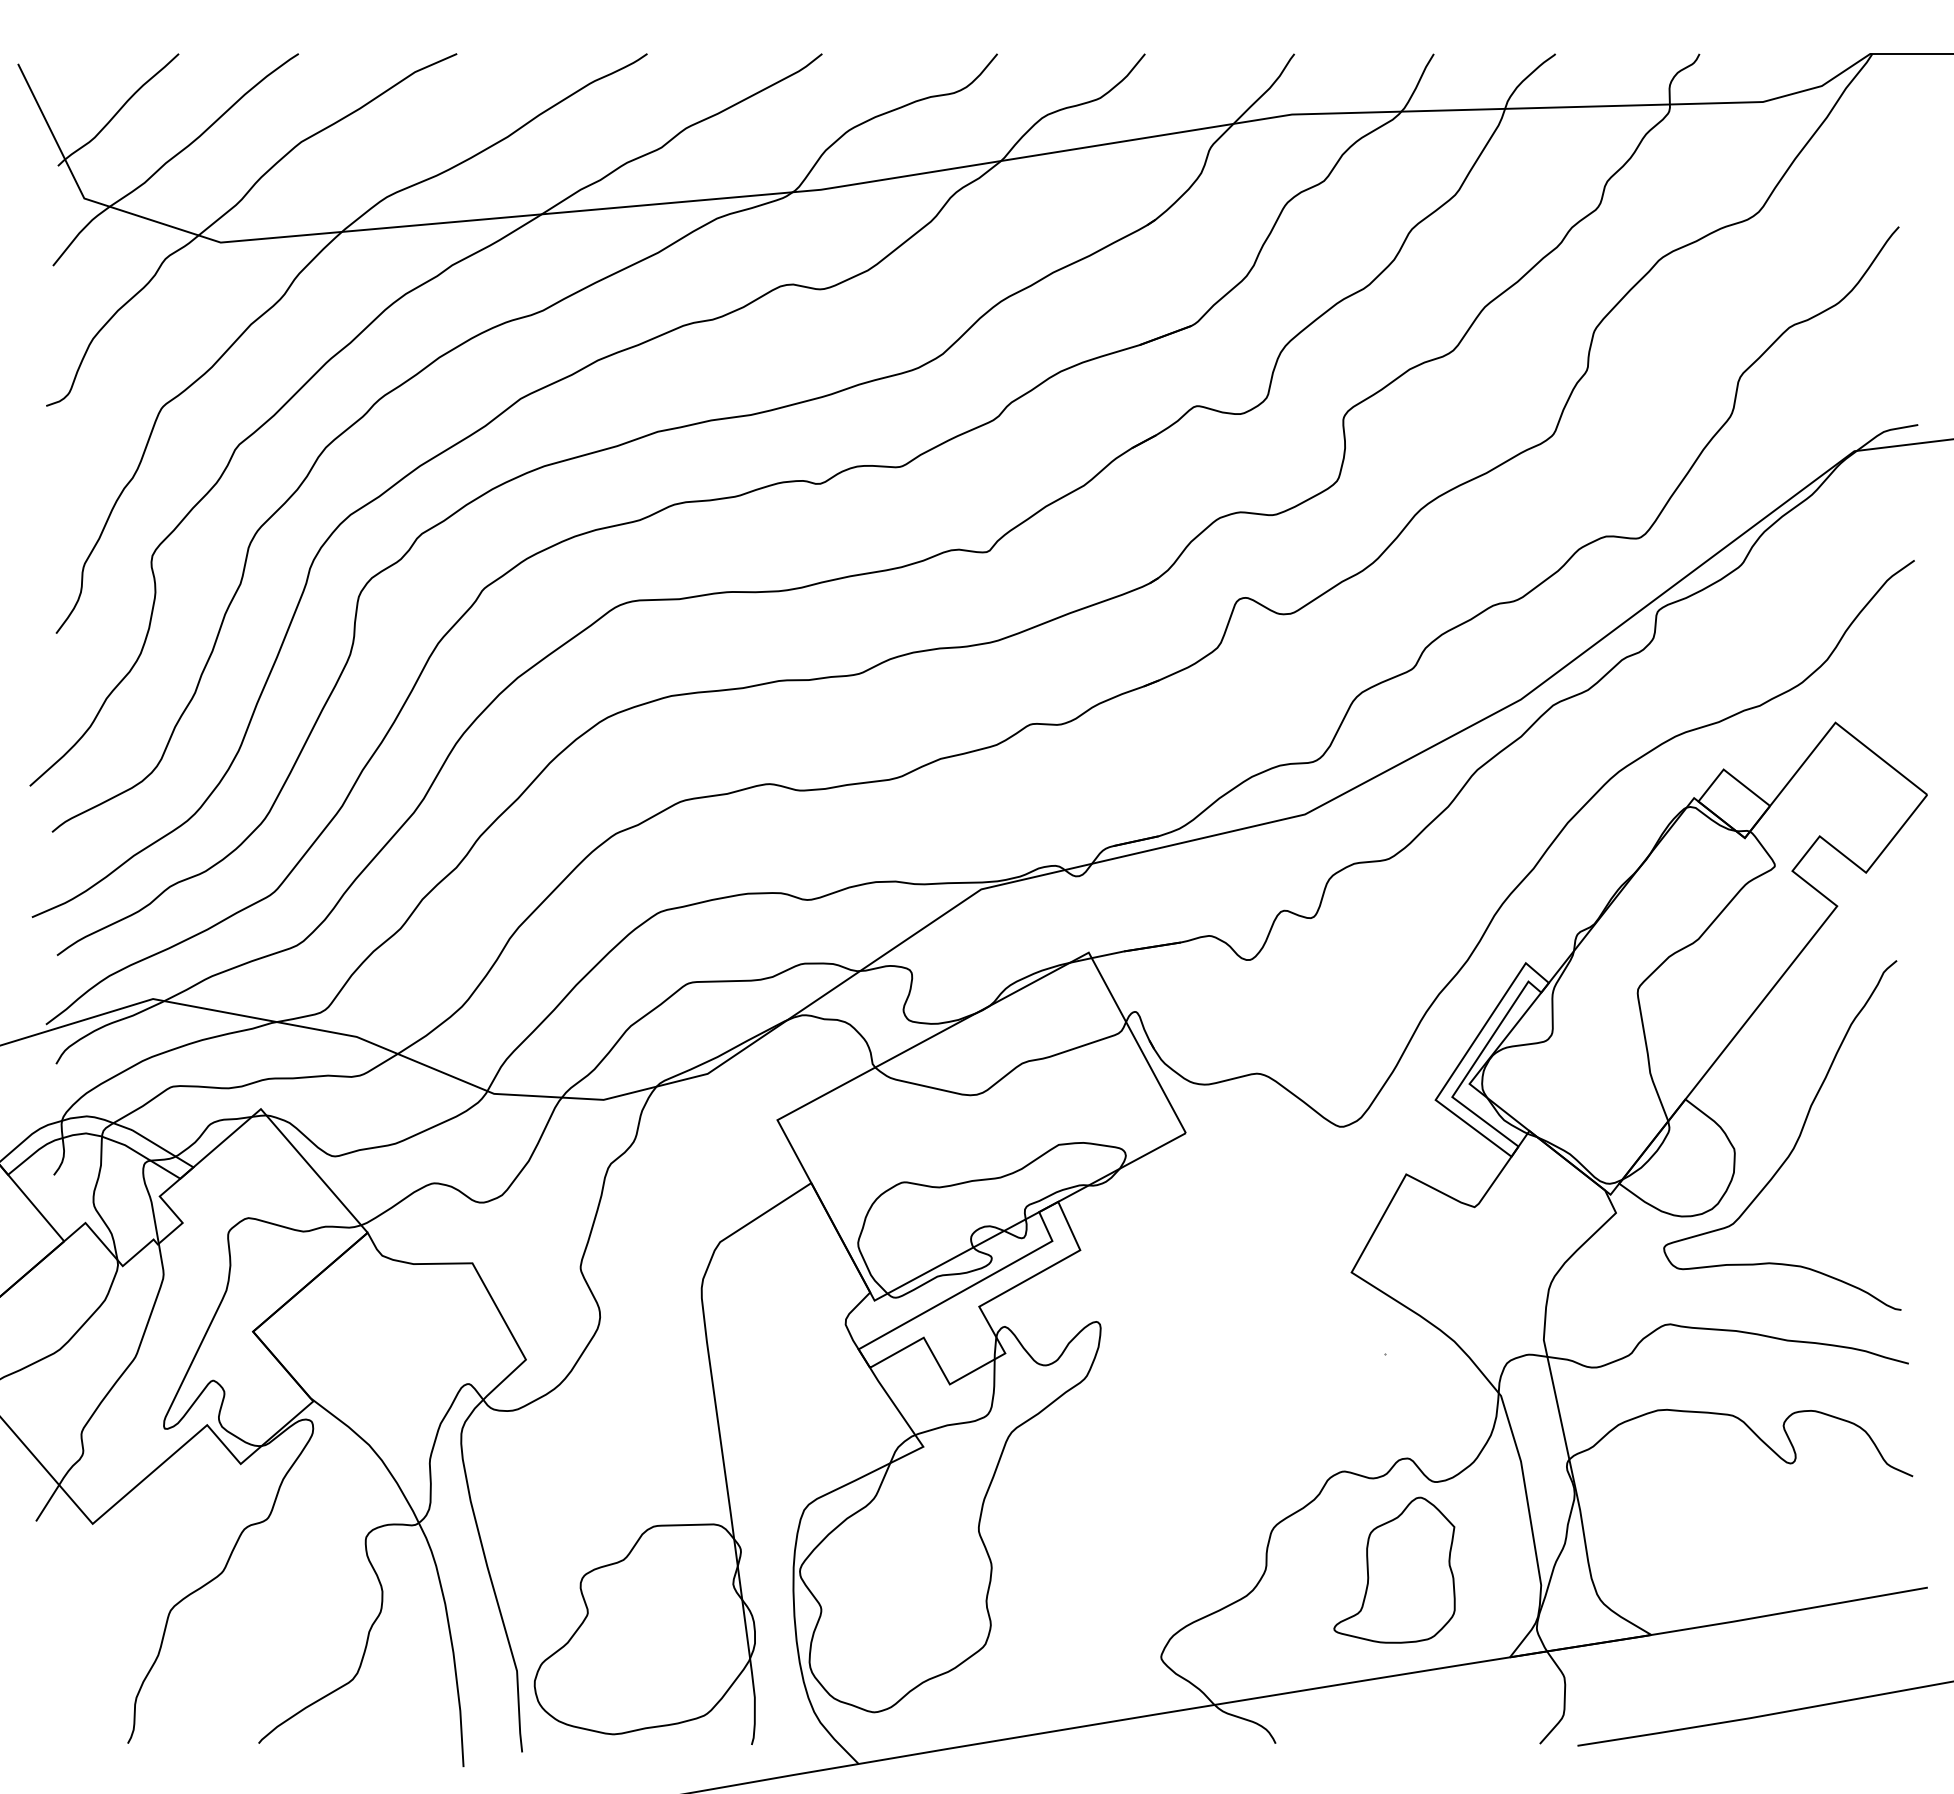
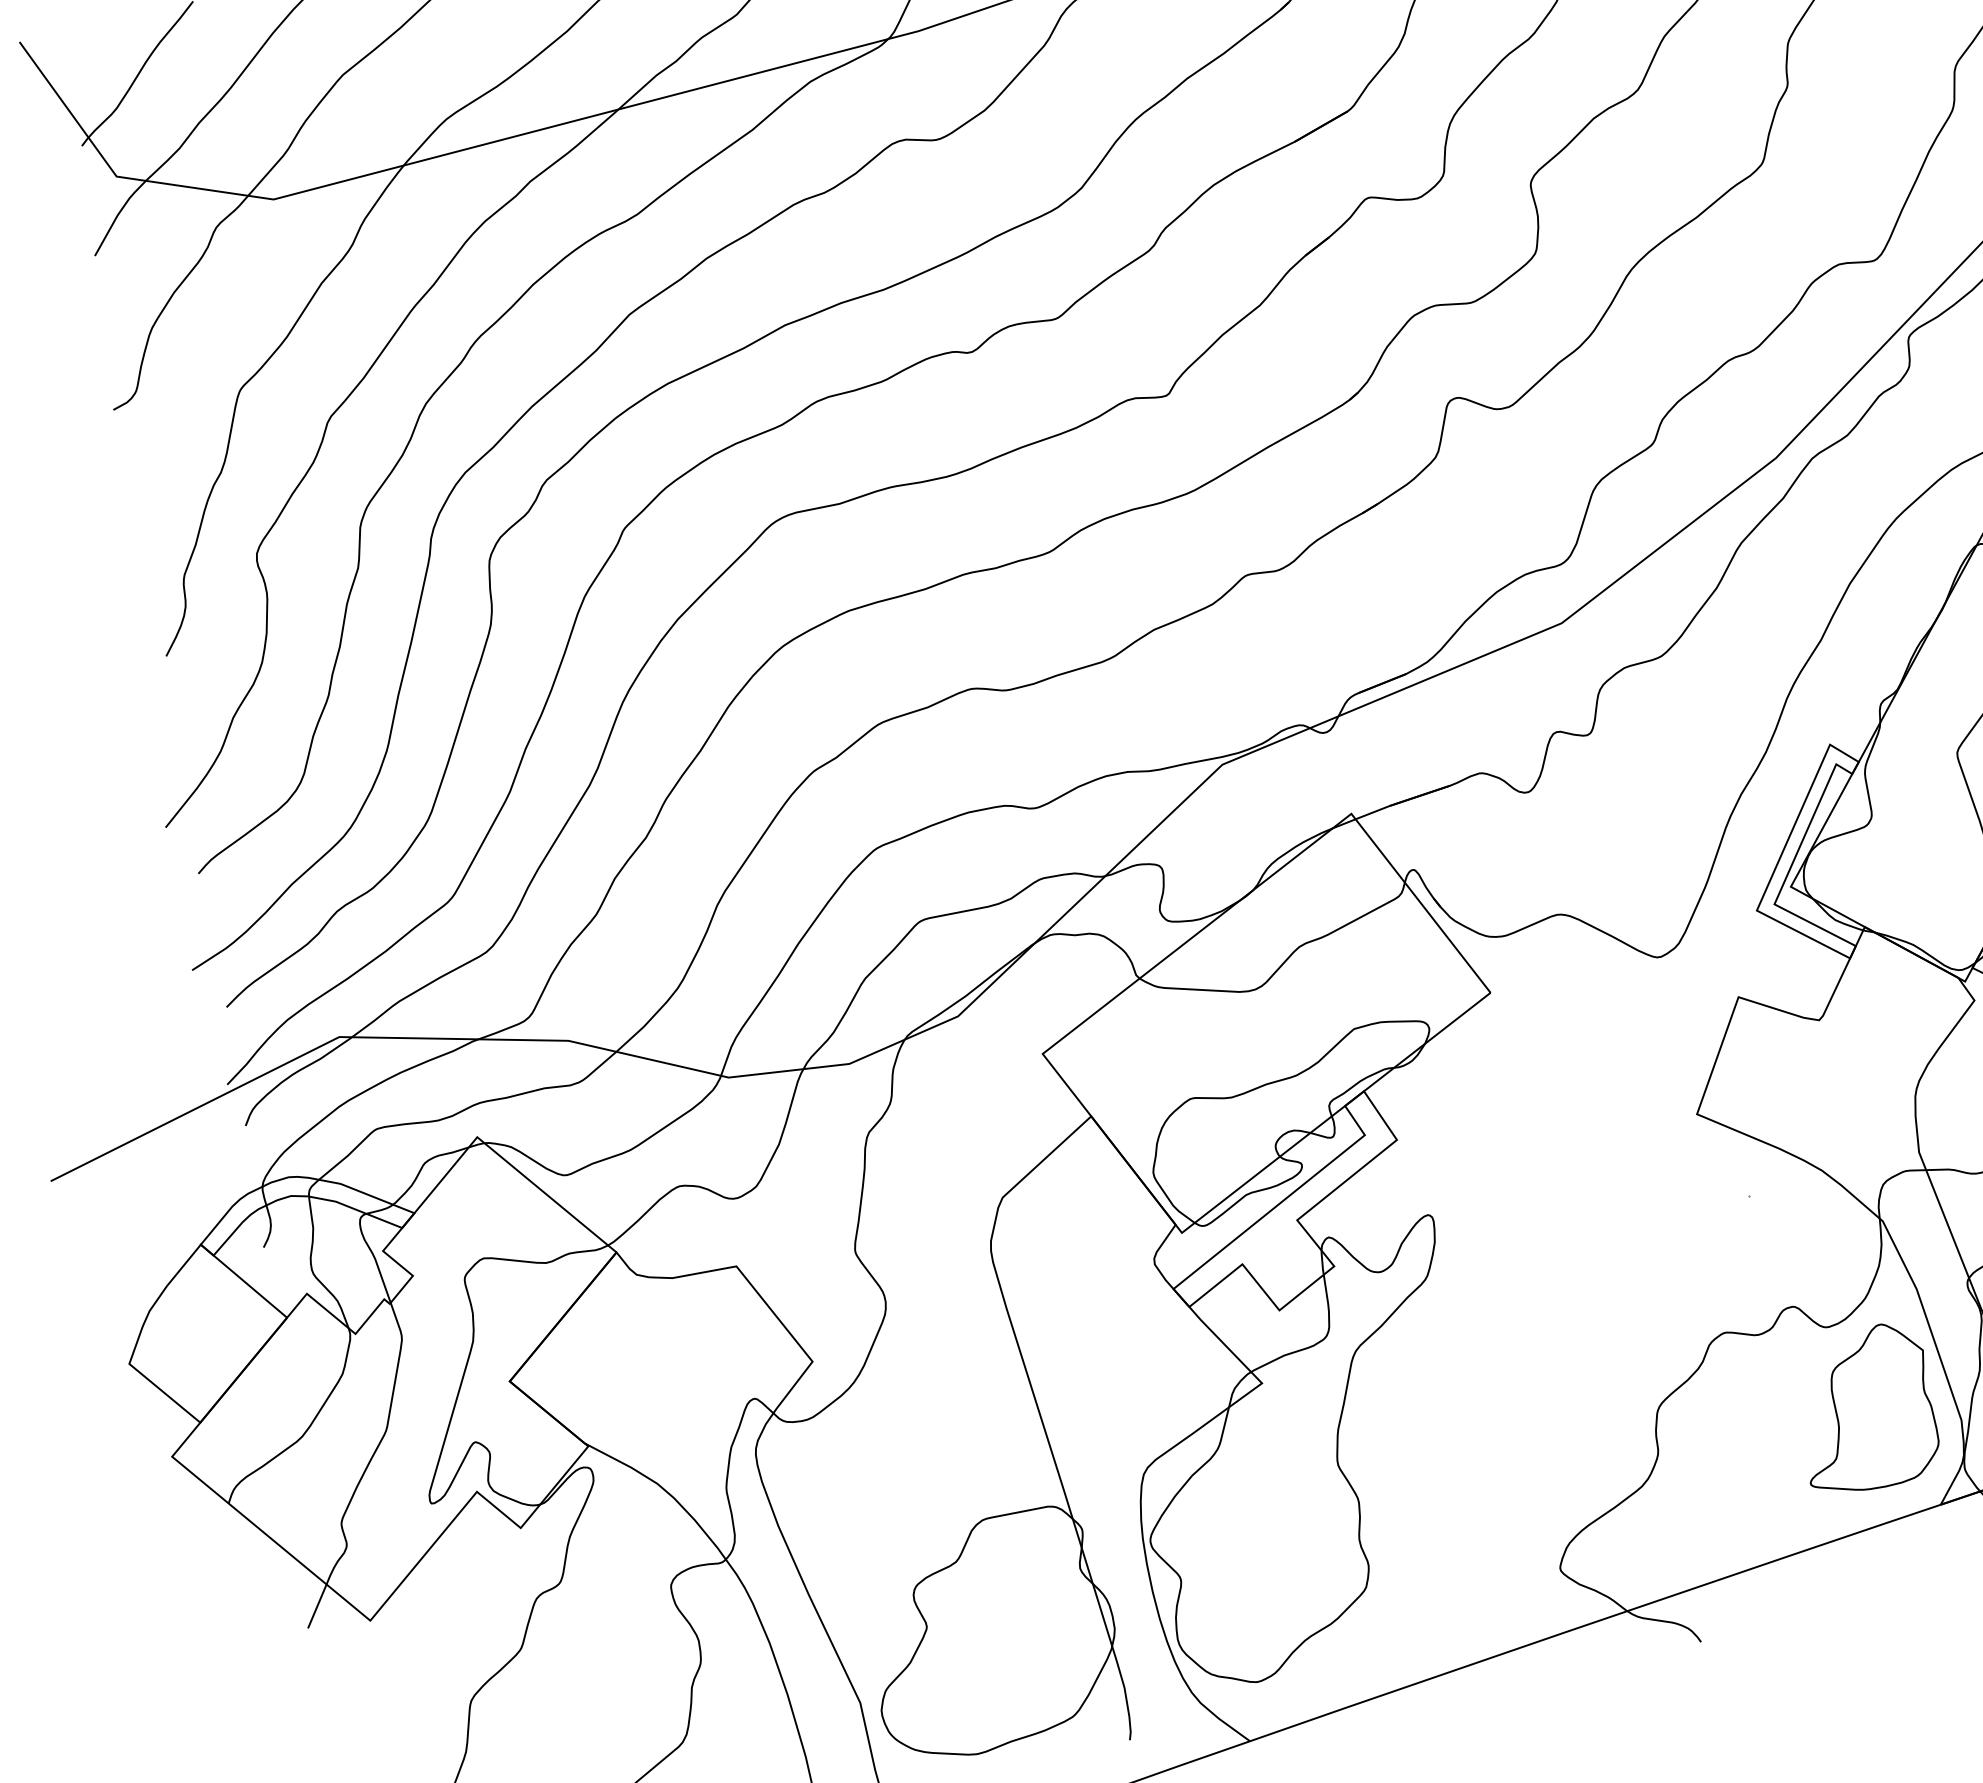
part: (1394, 1569) -> (1865, 1407), moved

